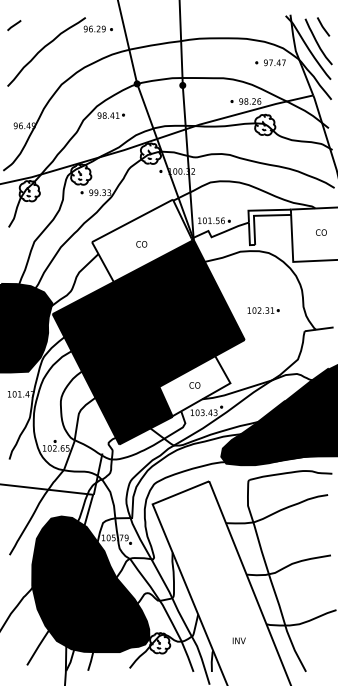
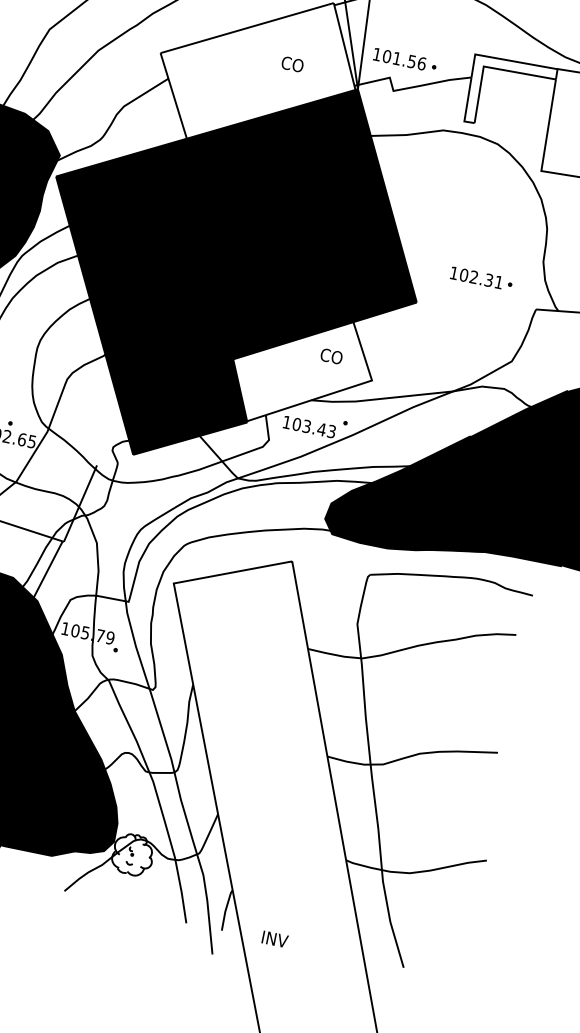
text: (141, 244) -> (292, 64), moved
part: (263, 310) -> (481, 278), moved
text: (194, 385) -> (330, 356), moved
text: (238, 640) -> (273, 938), moved

